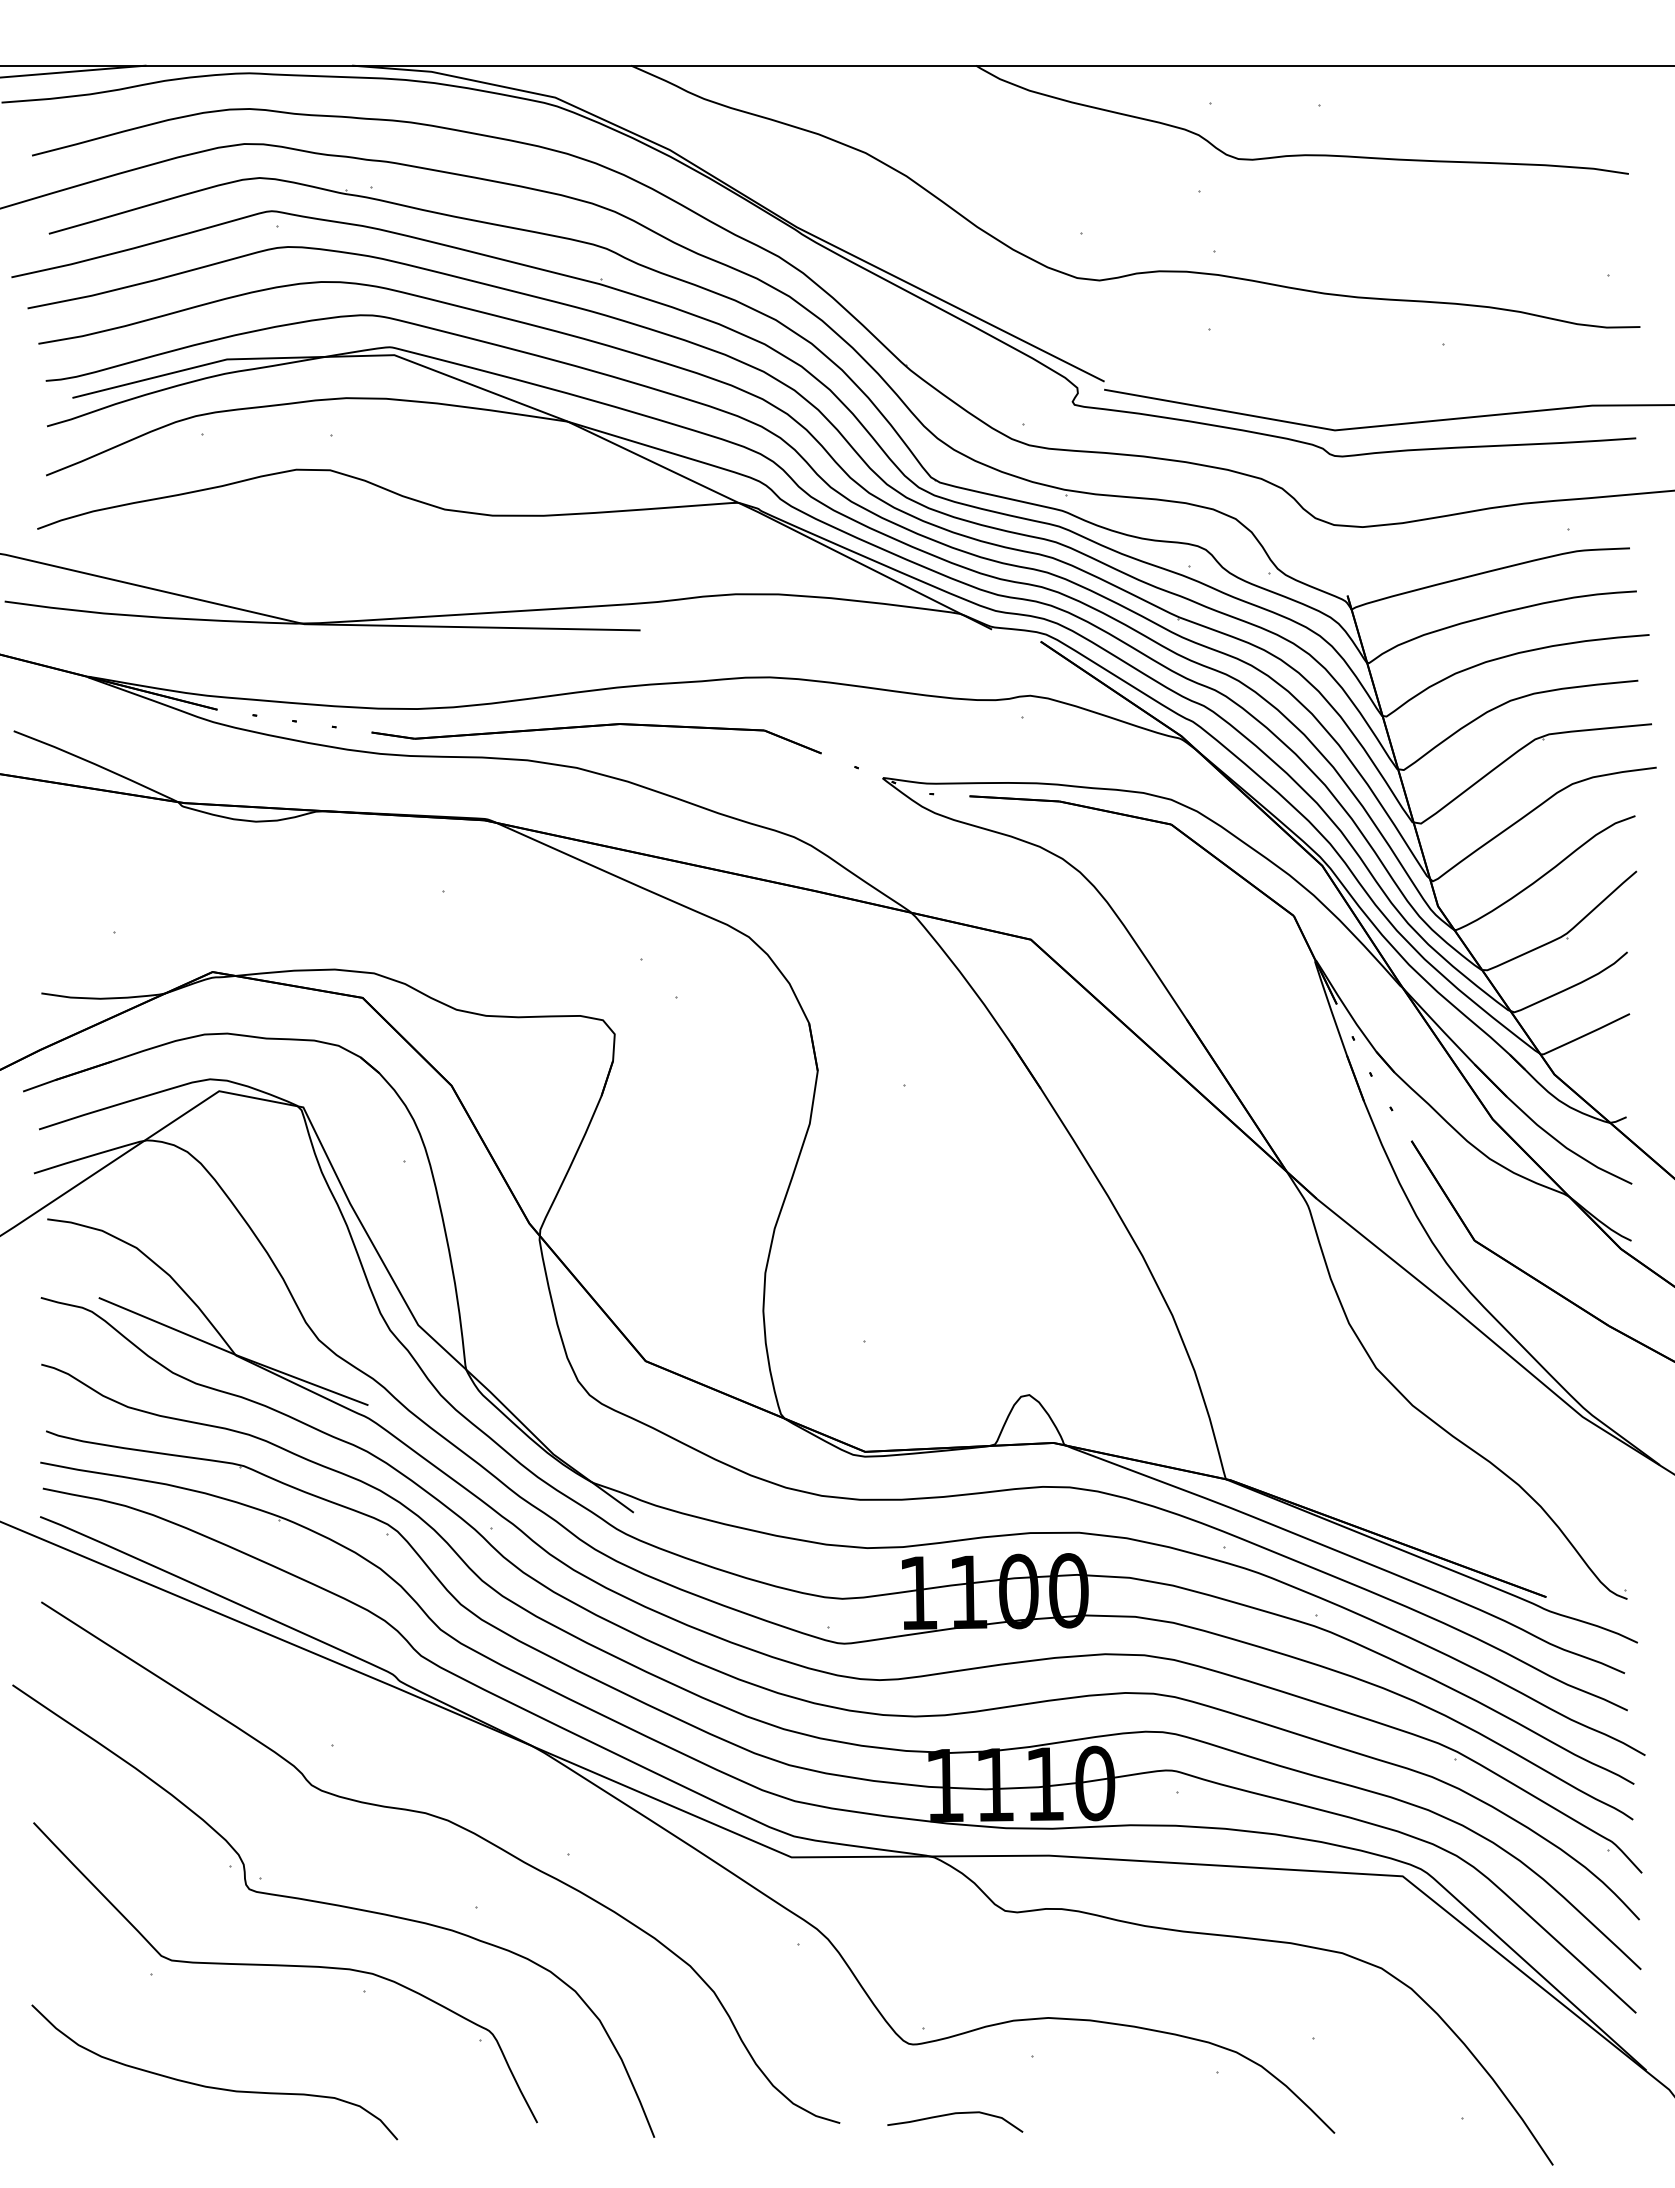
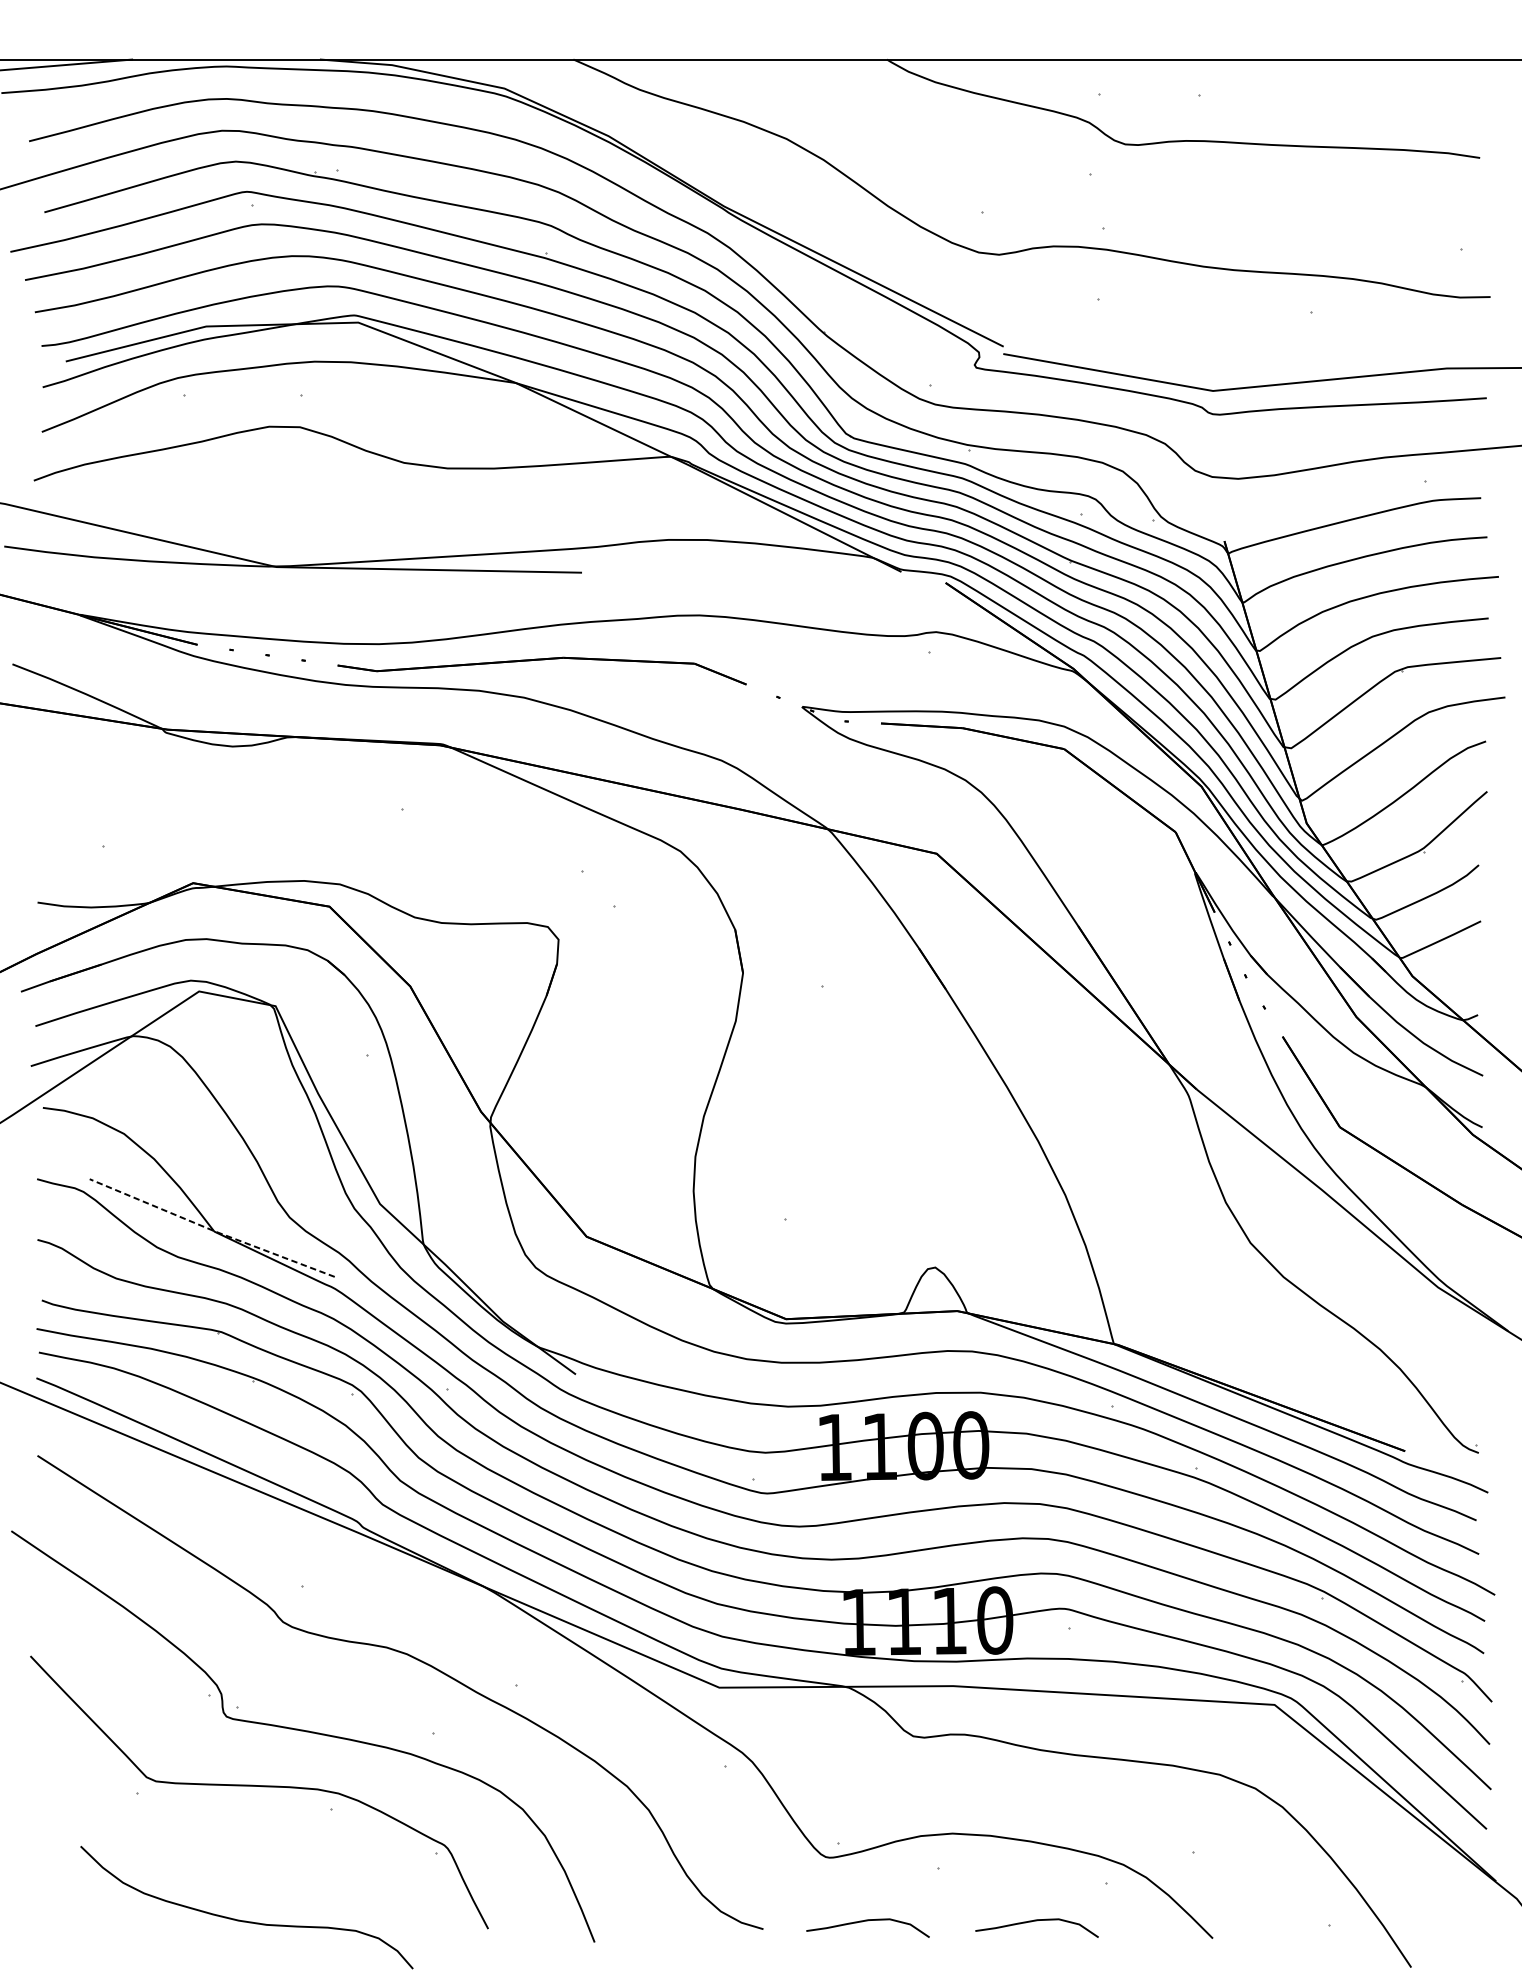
line: (233, 1353) -> (212, 1229), solid -> dashed
curve: (212, 2086) -> (244, 1920), moved
curve: (1141, 2114) -> (1037, 1921), added

